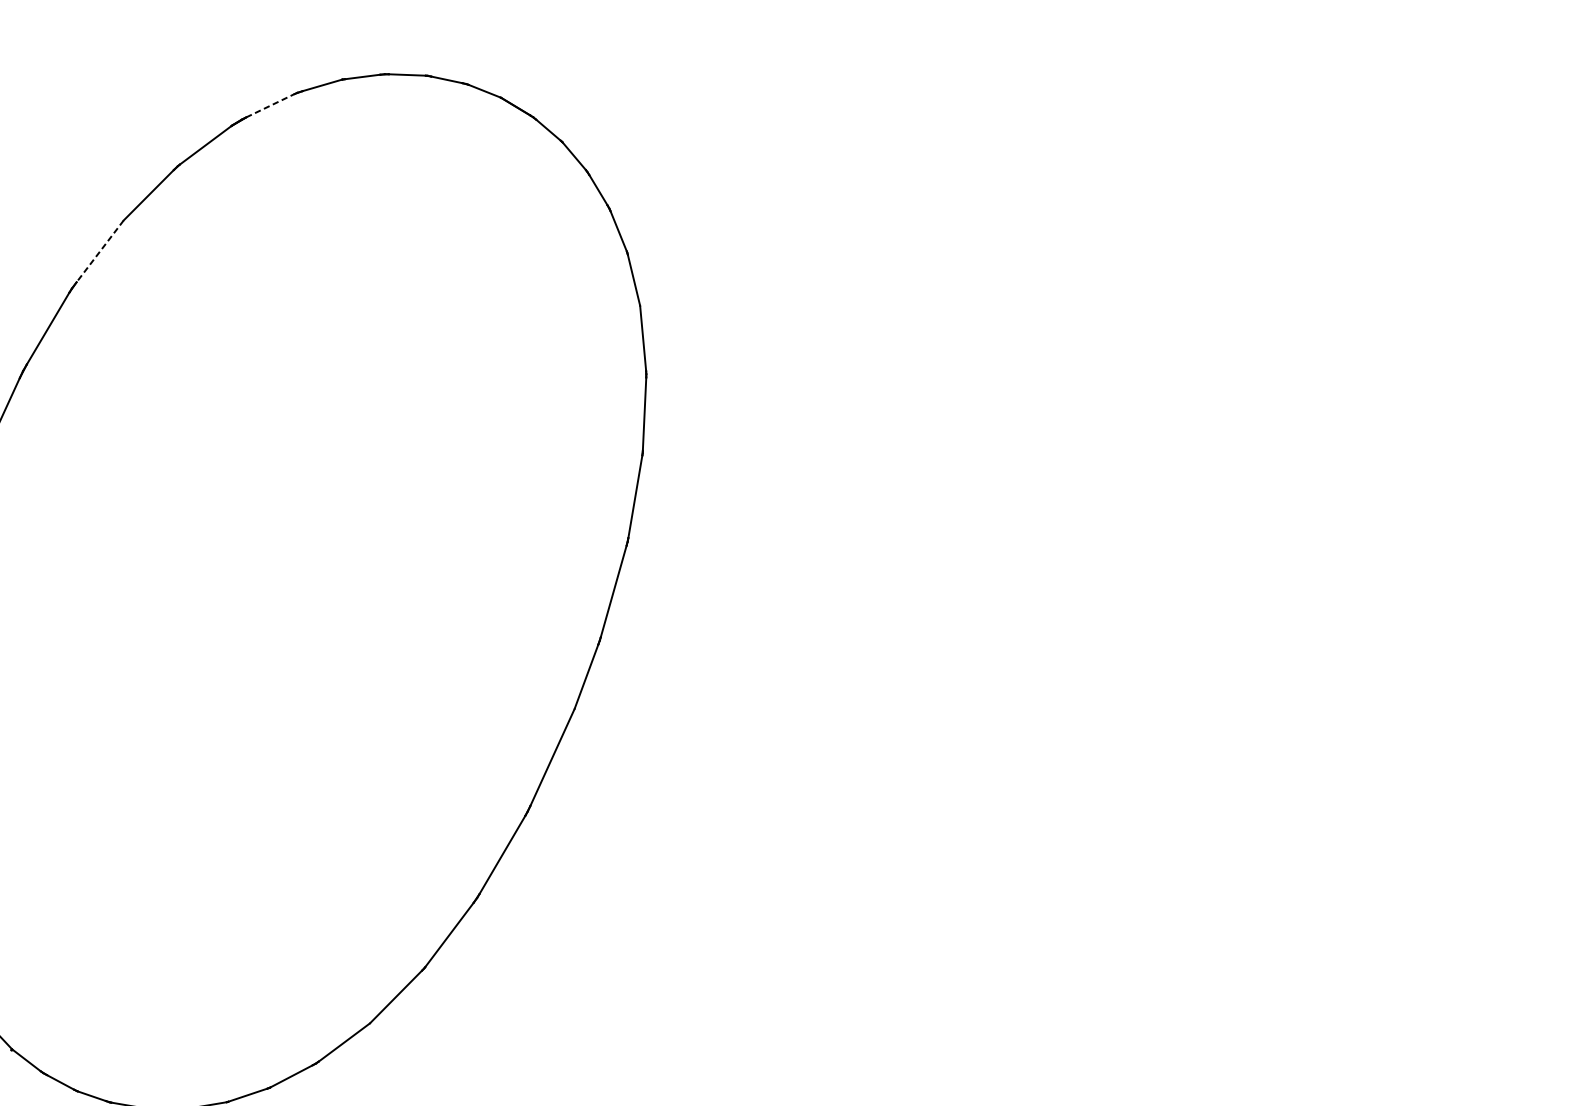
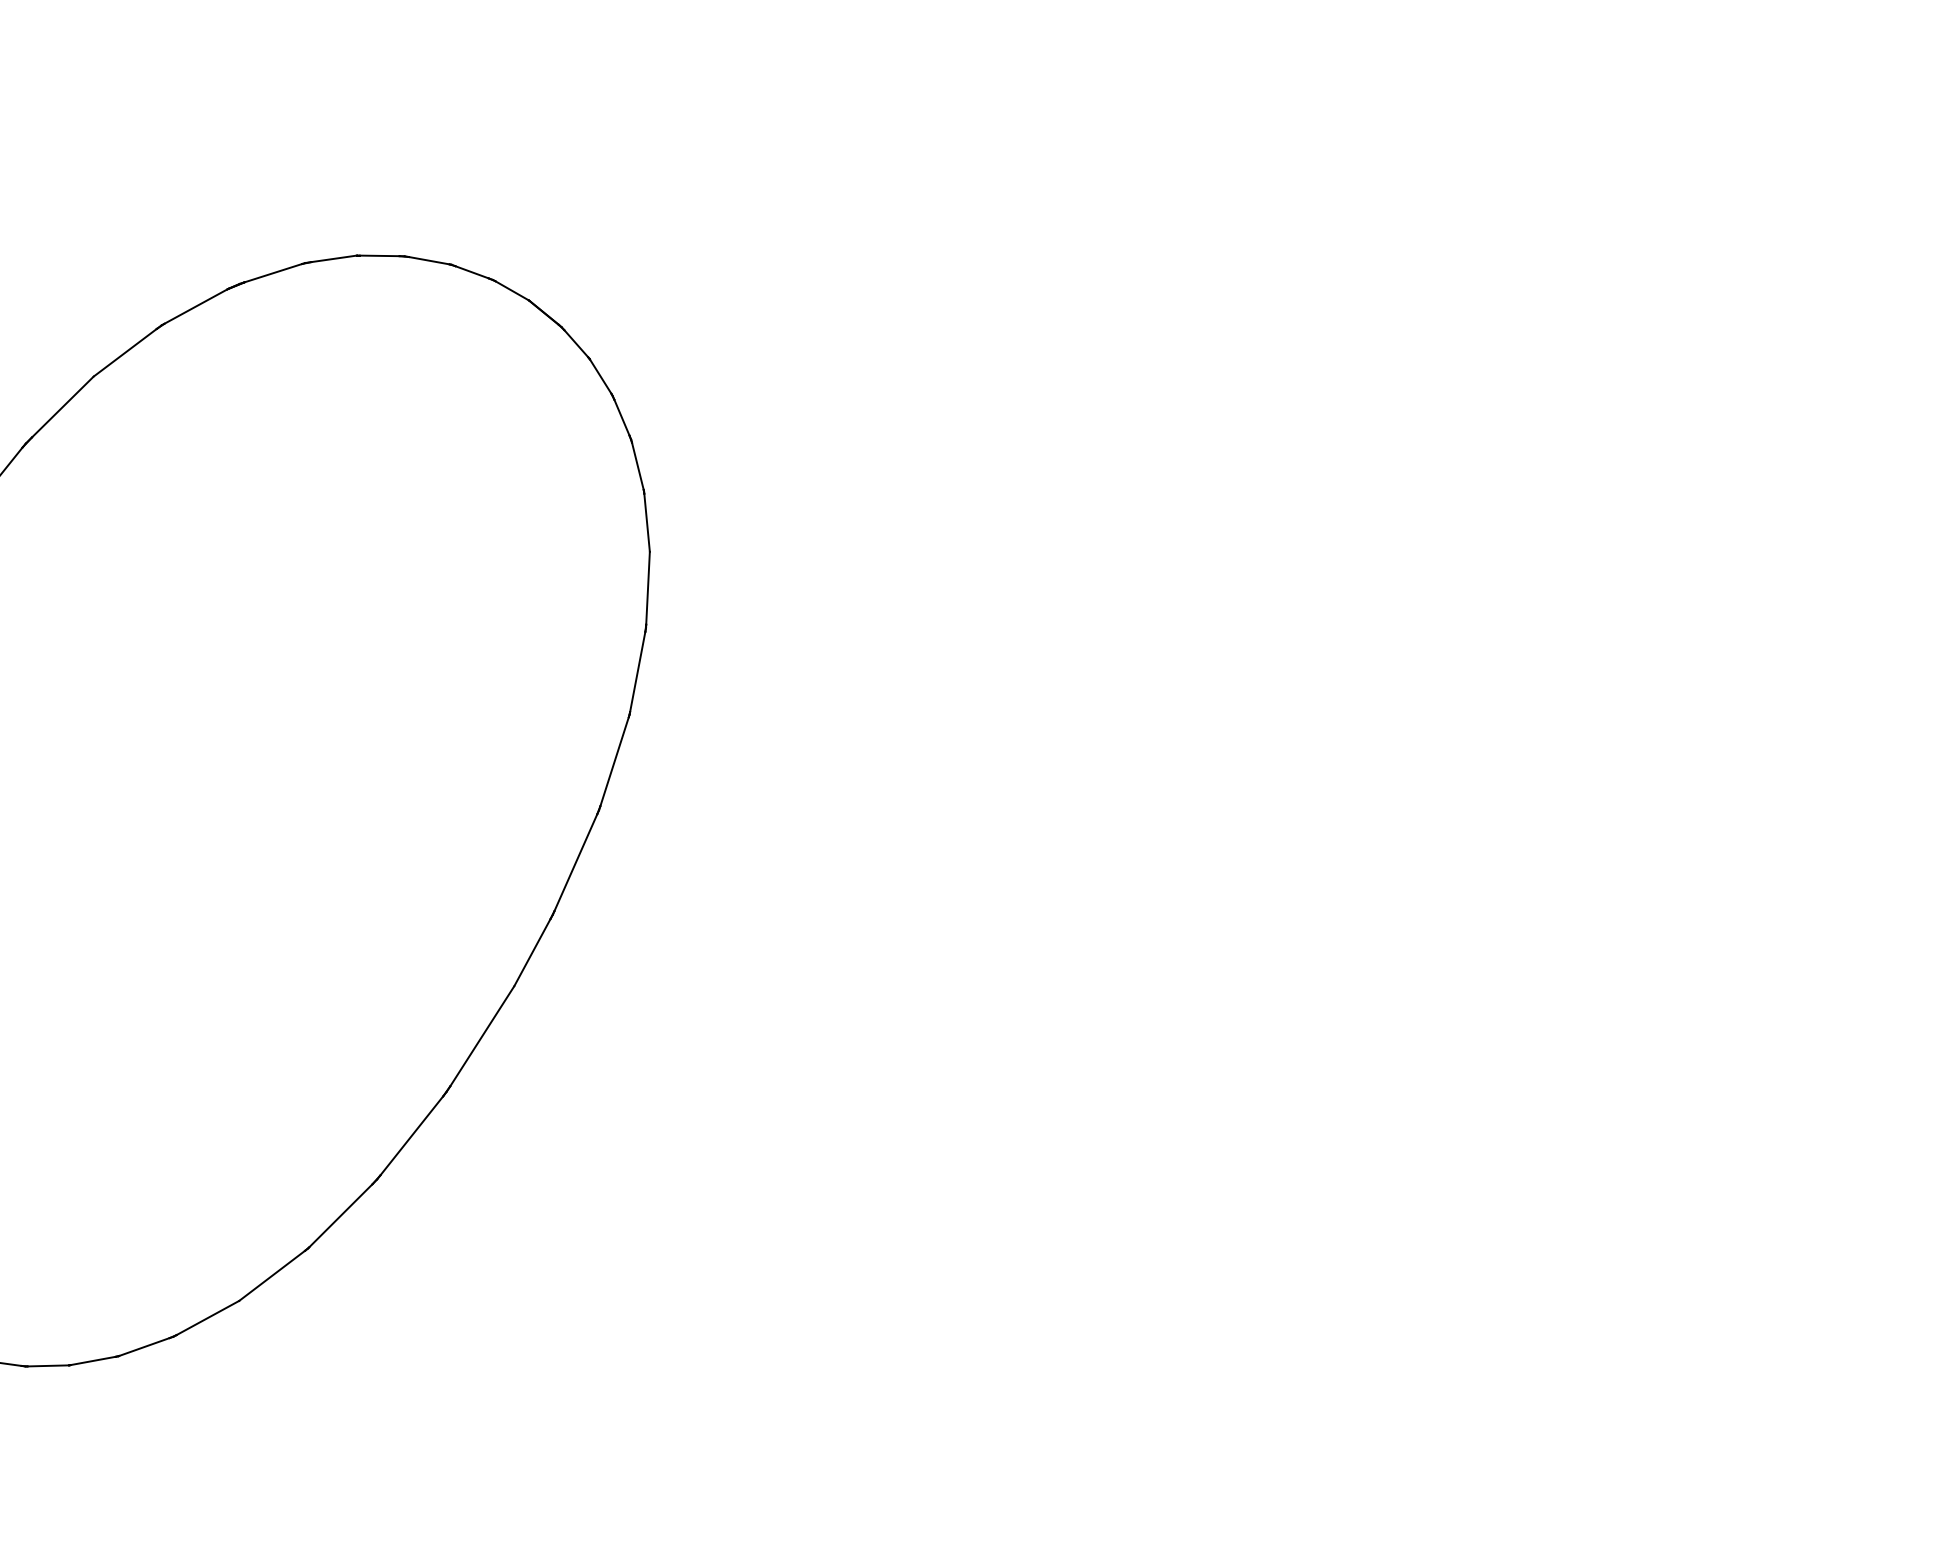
line: (270, 105) -> (273, 272), dashed -> solid
line: (99, 251) -> (62, 407), dashed -> solid

